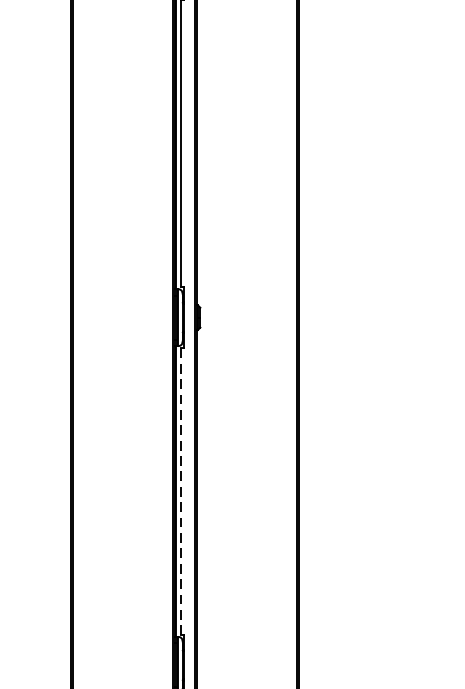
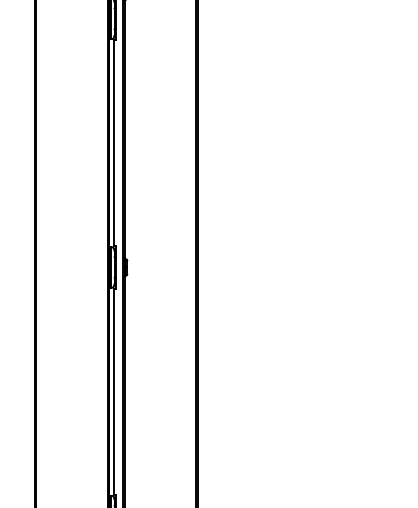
line: (181, 491) -> (113, 391), dashed -> solid

